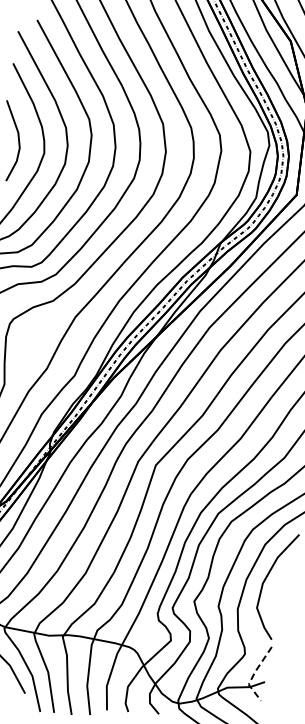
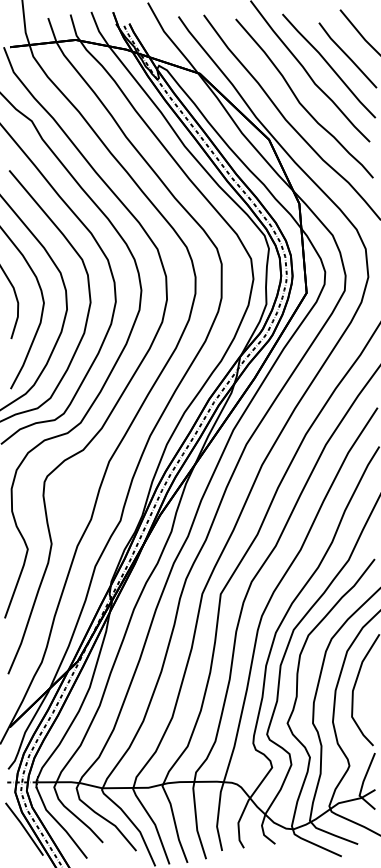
line: (253, 674) -> (362, 784), dashed -> solid

